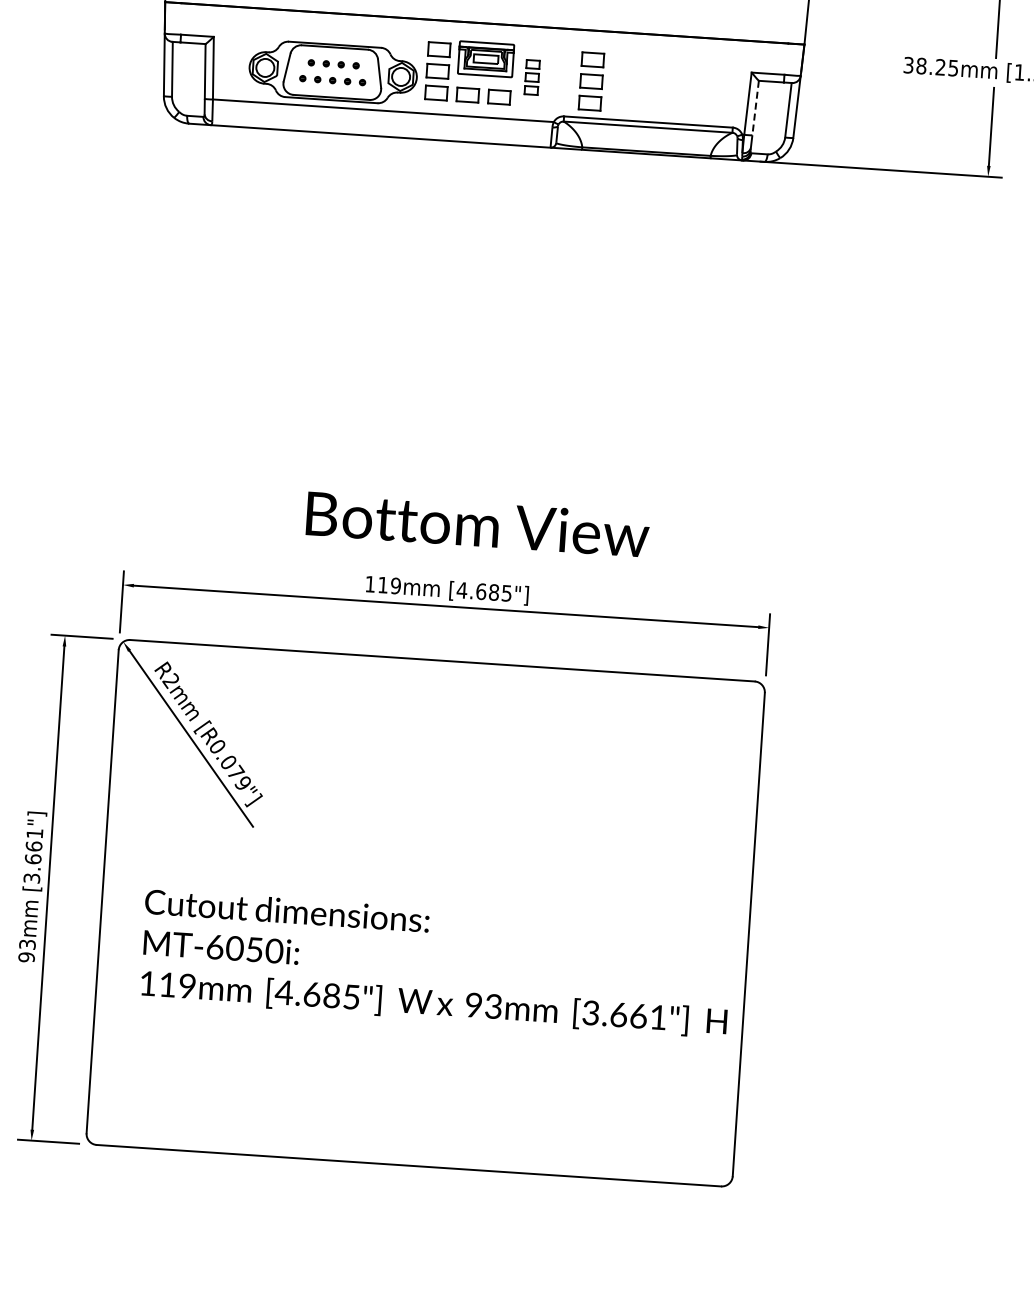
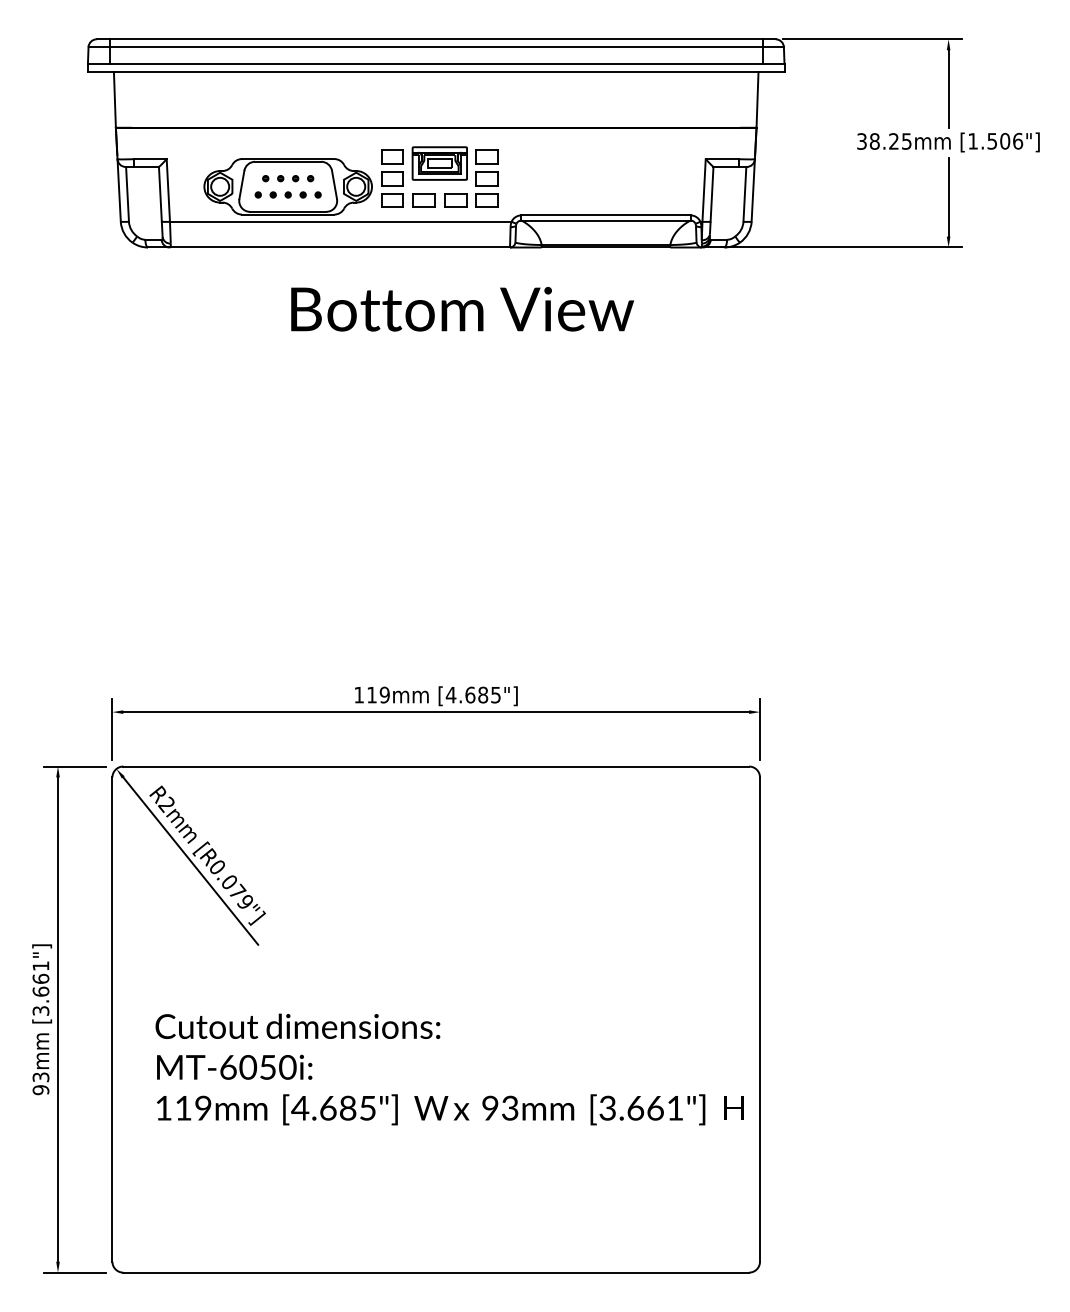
part: (531, 77) -> (486, 178), size x1.67
part: (591, 81) -> (546, 178), removed
line: (756, 108) -> (712, 194), dashed -> solid
text: (477, 524) -> (462, 309), moved

